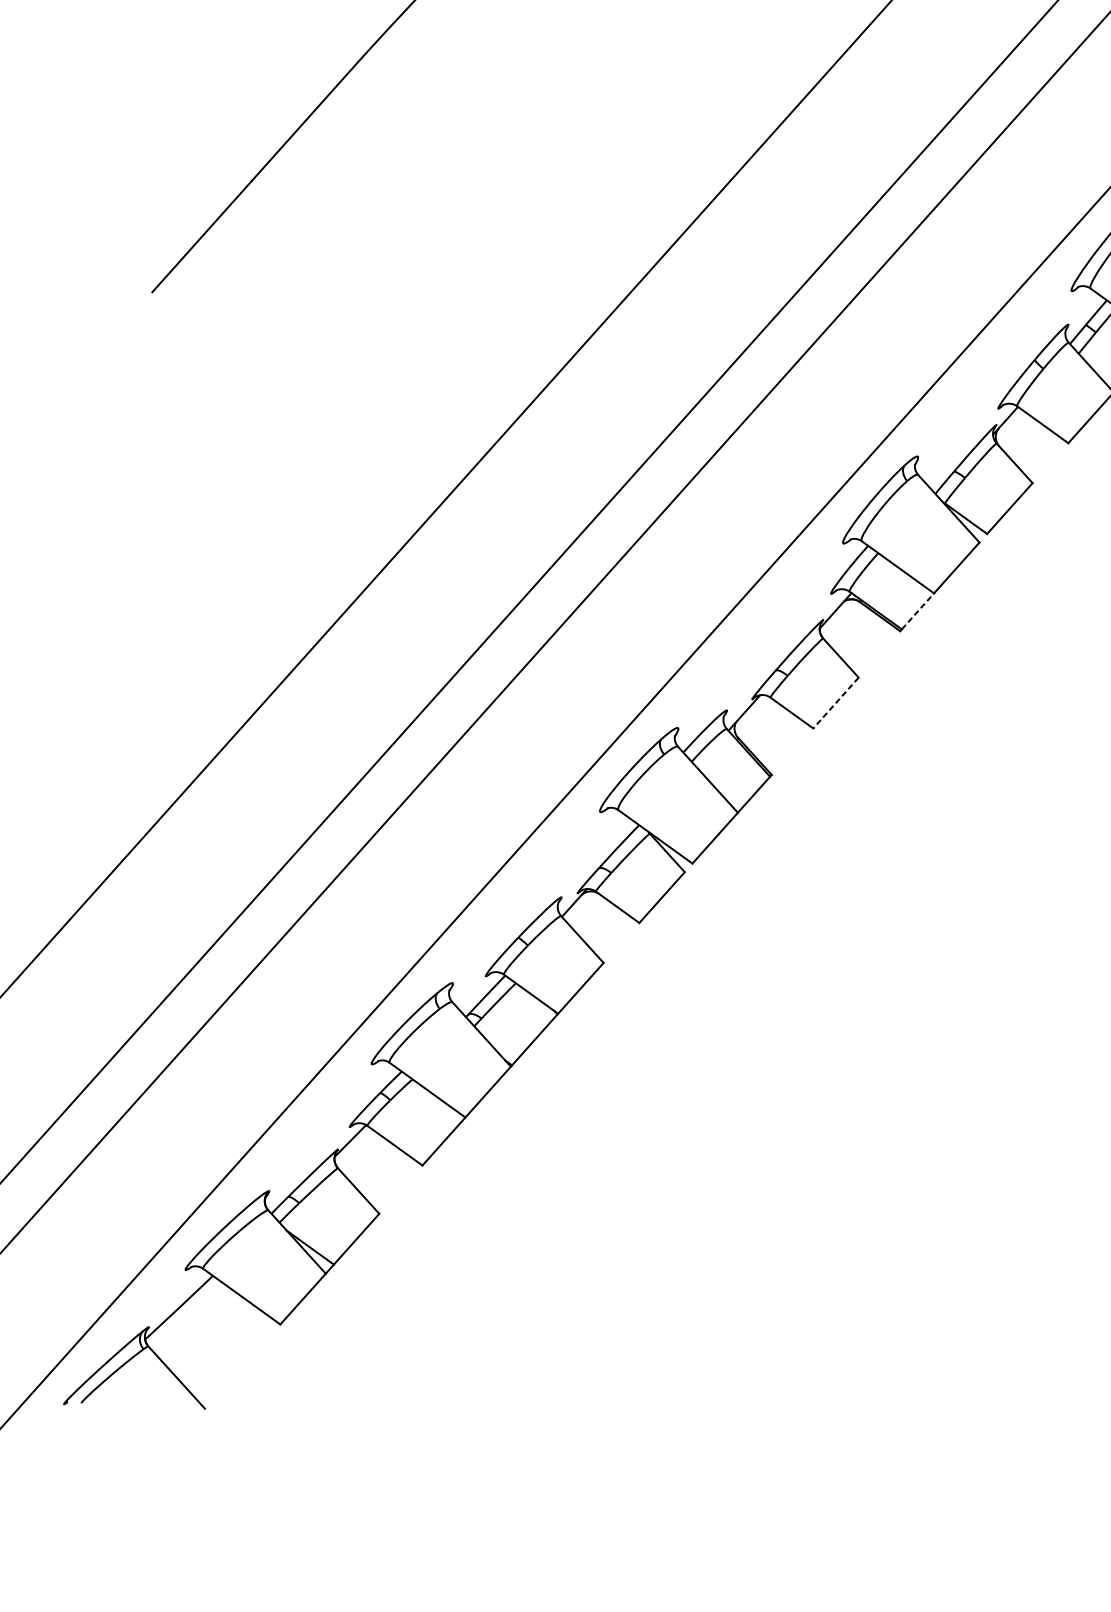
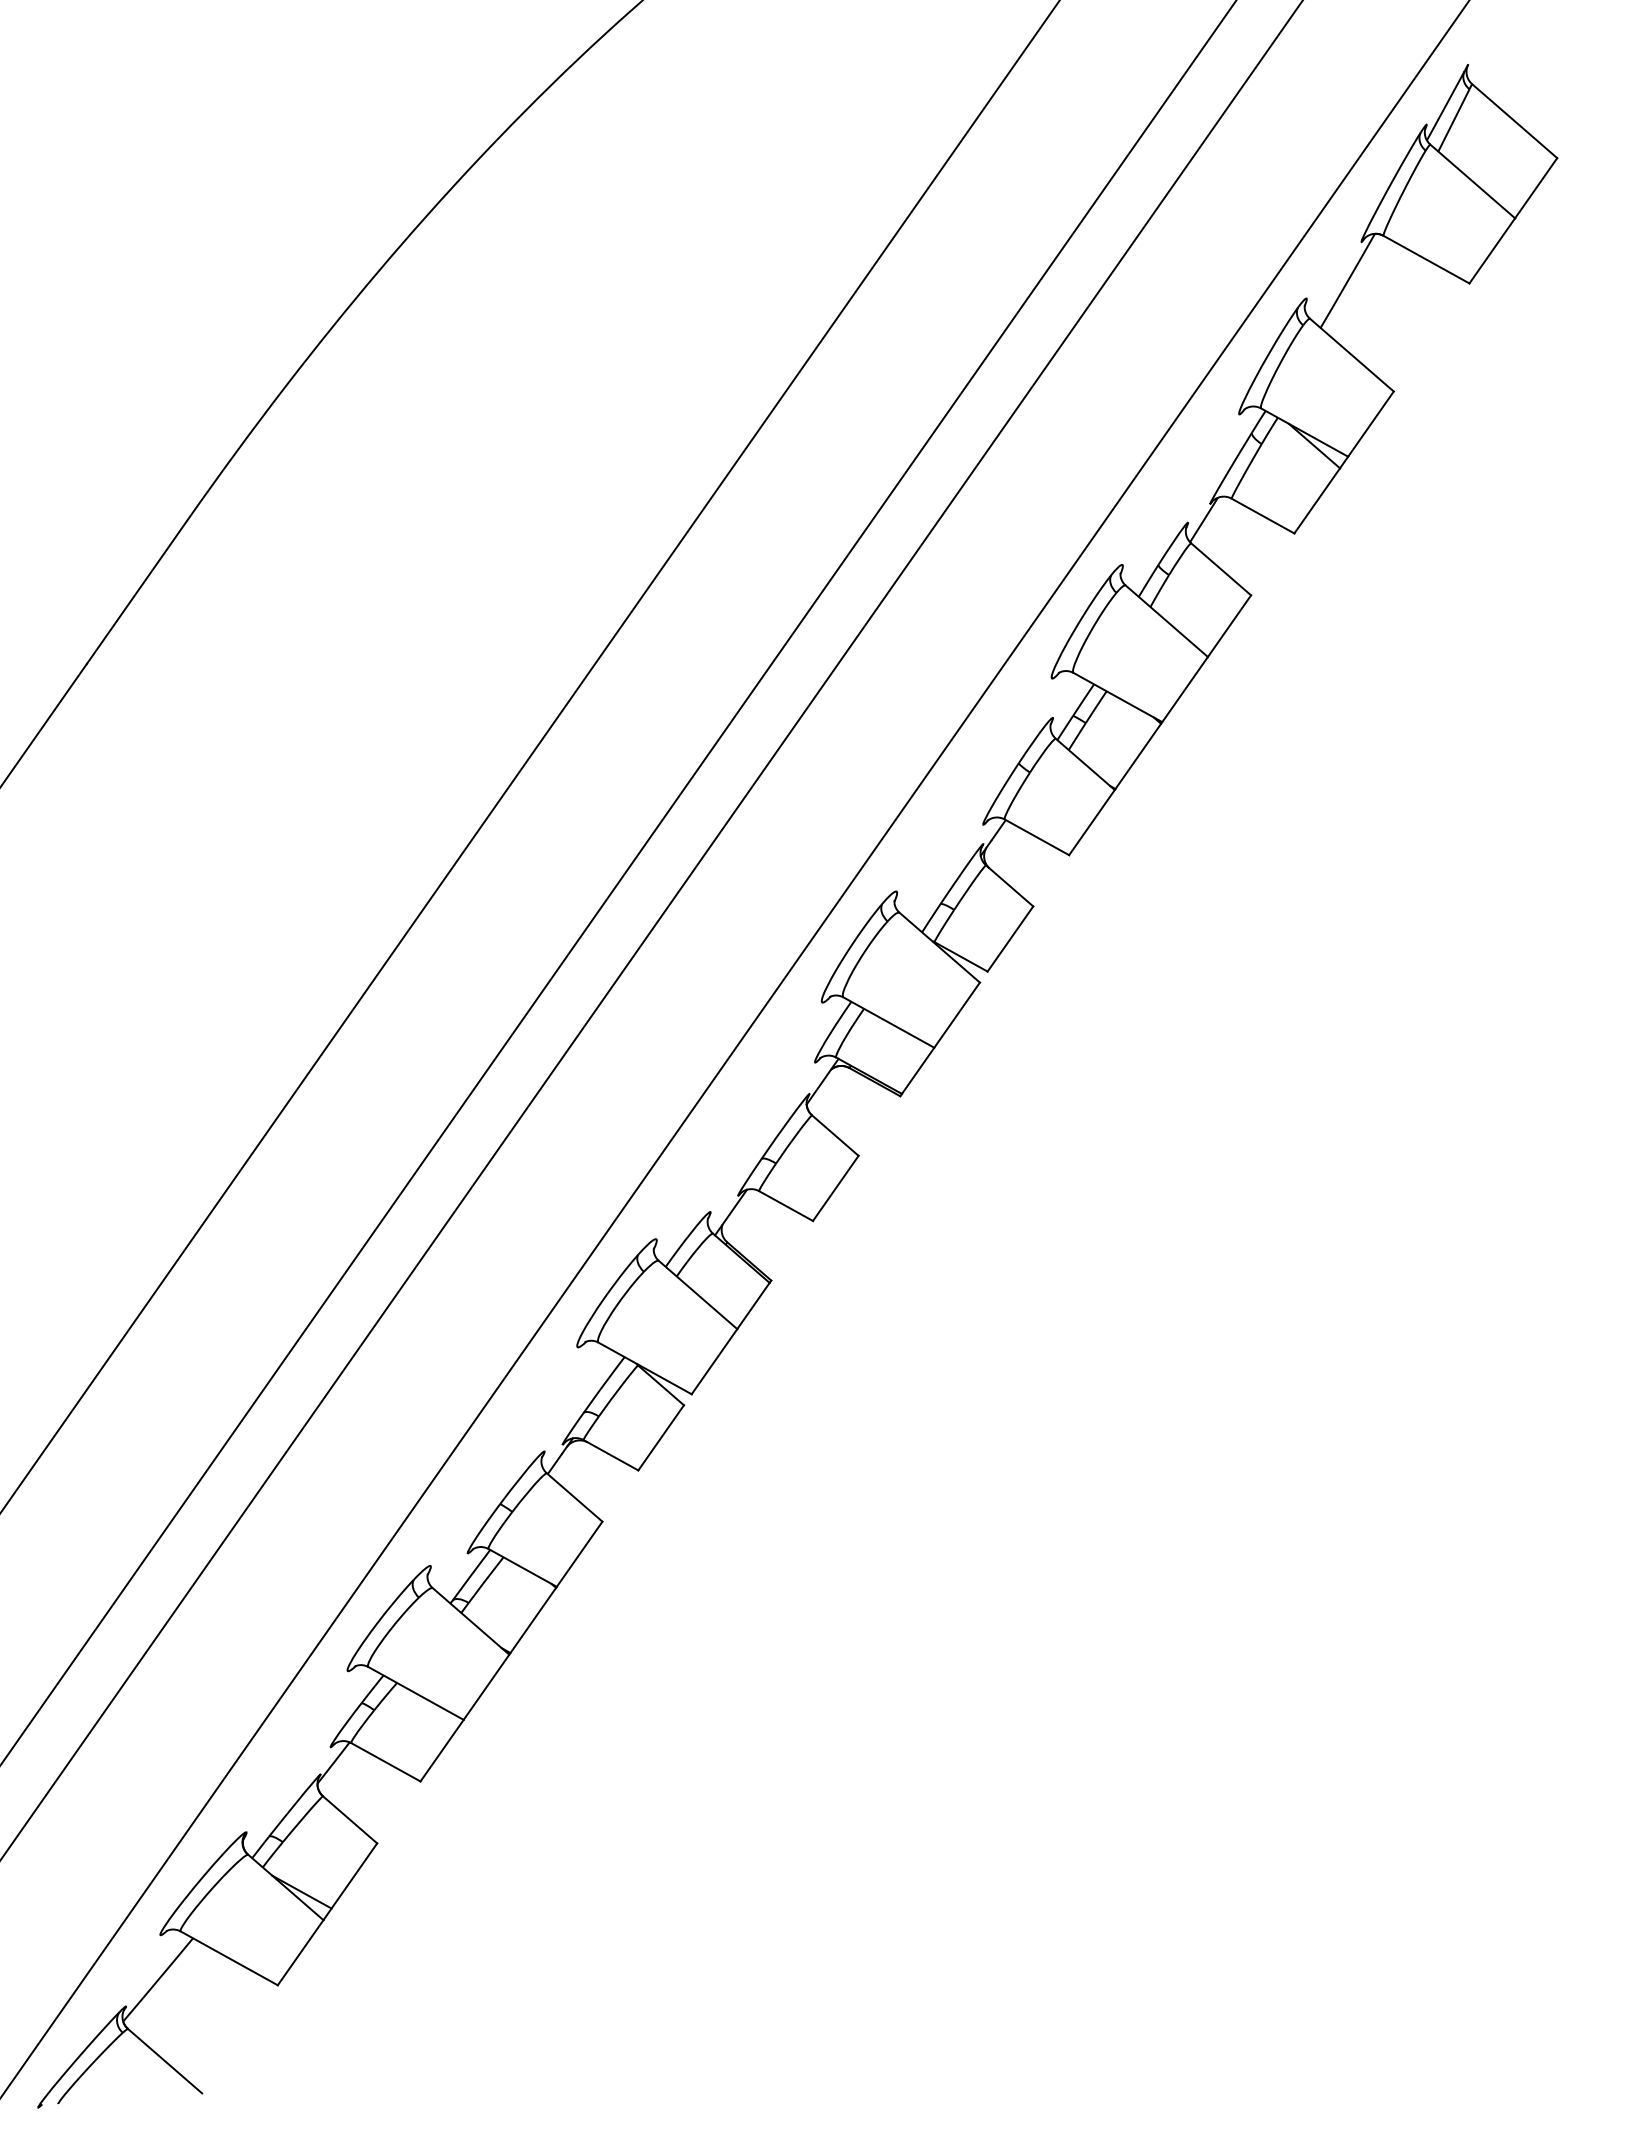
line: (918, 611) -> (918, 1070), dashed -> solid
line: (835, 703) -> (835, 1188), dashed -> solid

